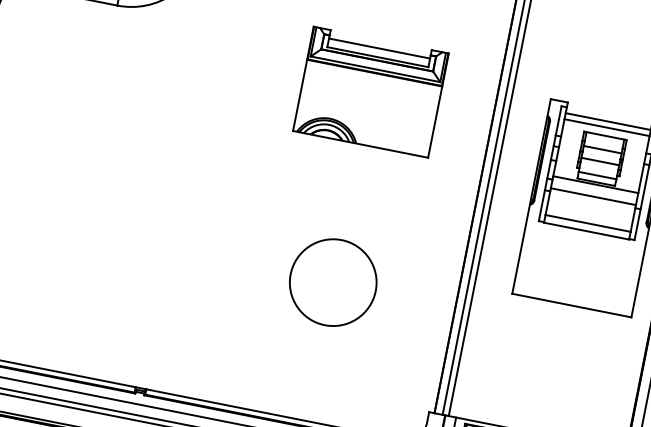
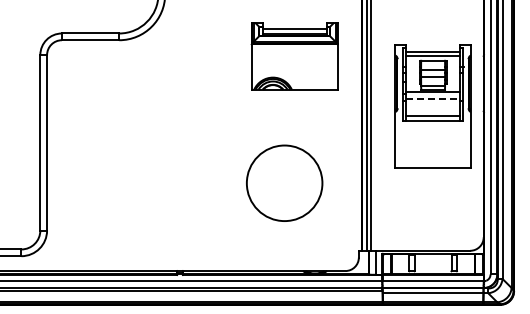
part: (370, 92) -> (294, 56), moved
line: (593, 197) -> (433, 99), solid -> dashed
circle: (332, 282) -> (284, 183), size x1.4

